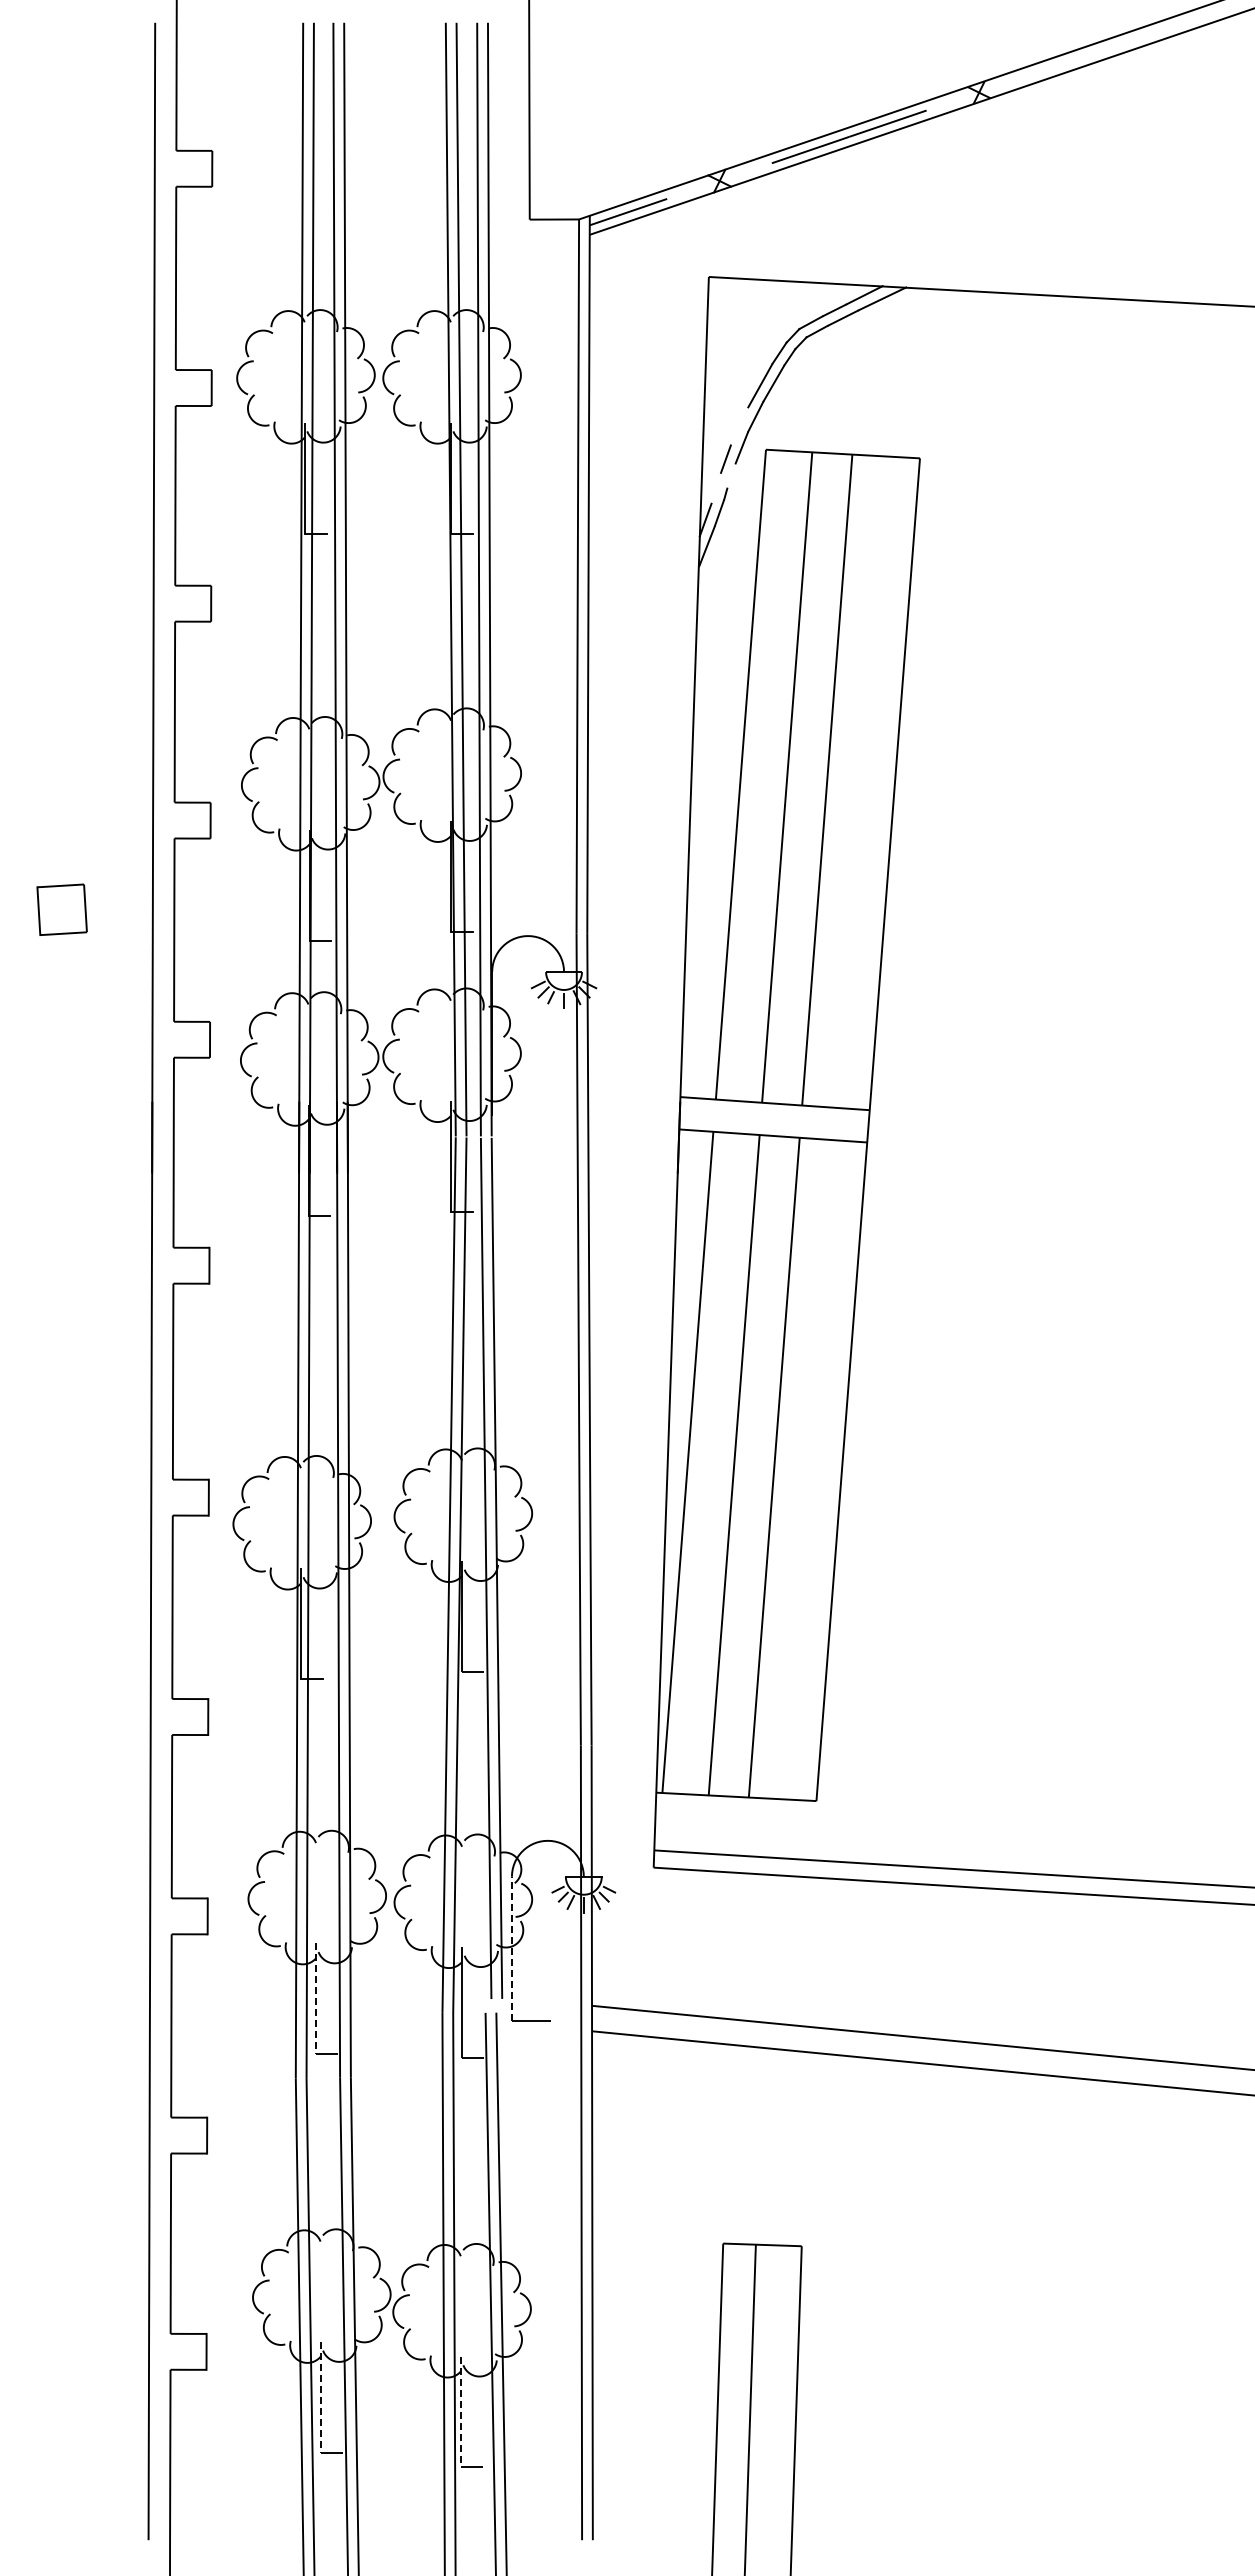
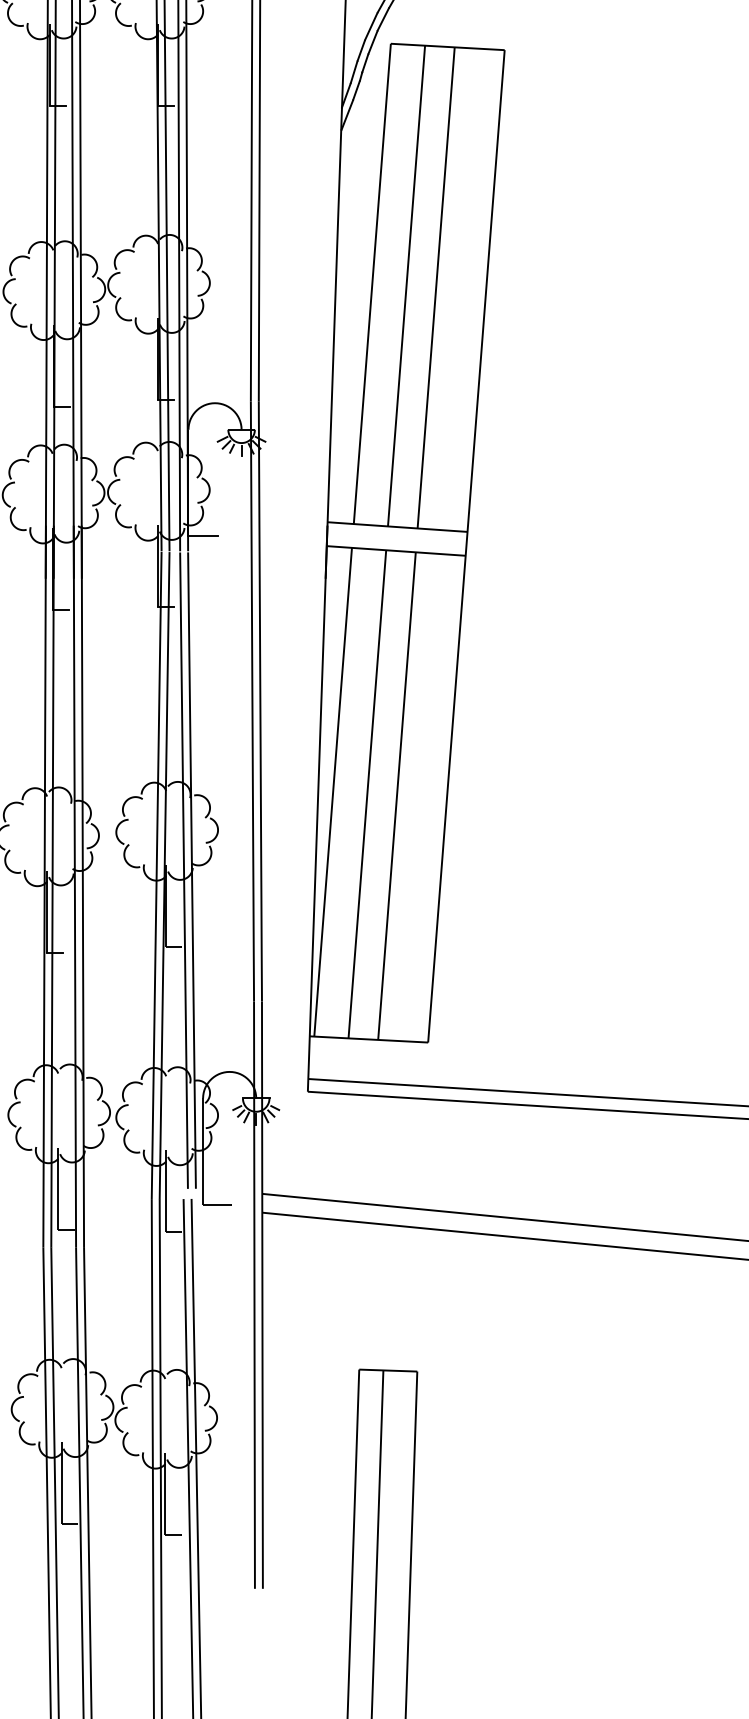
line: (739, 426) -> (371, 26), added
line: (731, 476) -> (365, 63), added
line: (715, 487) -> (353, 71), added
line: (511, 1115) -> (202, 535), added
line: (511, 1947) -> (202, 1150), dashed -> solid
line: (316, 1998) -> (58, 1188), dashed -> solid
line: (320, 2397) -> (61, 1483), dashed -> solid
line: (461, 2412) -> (165, 1494), dashed -> solid

